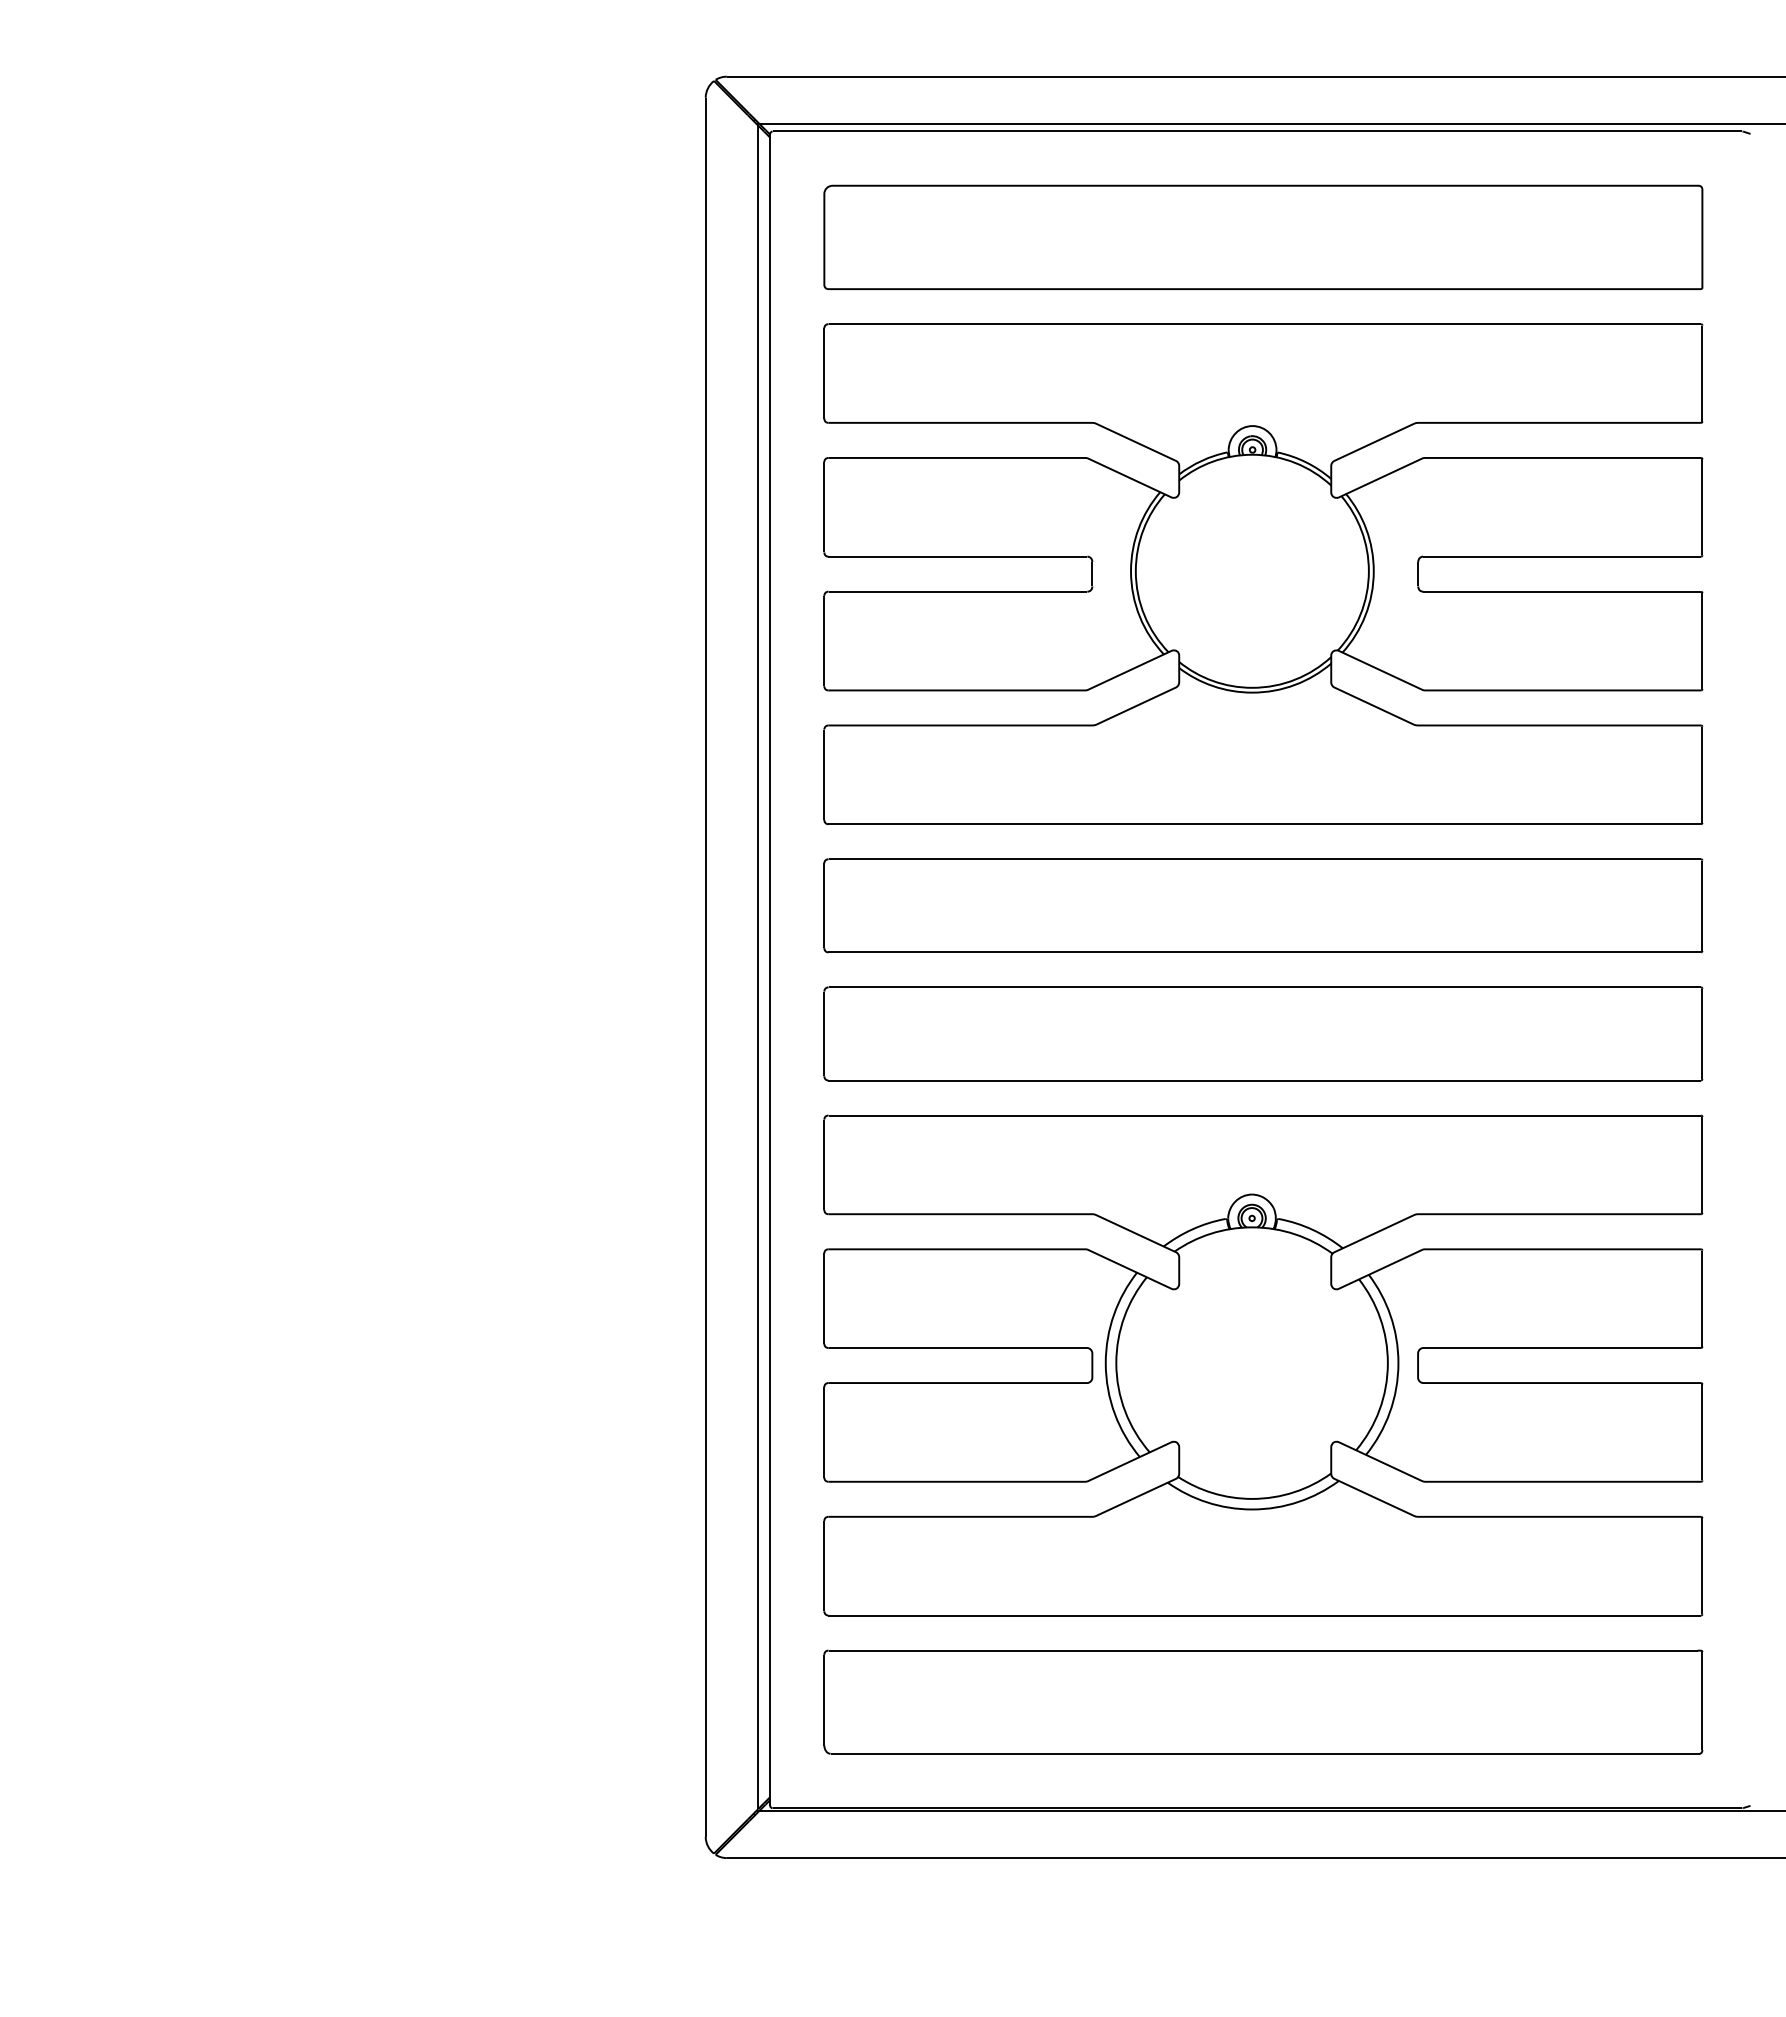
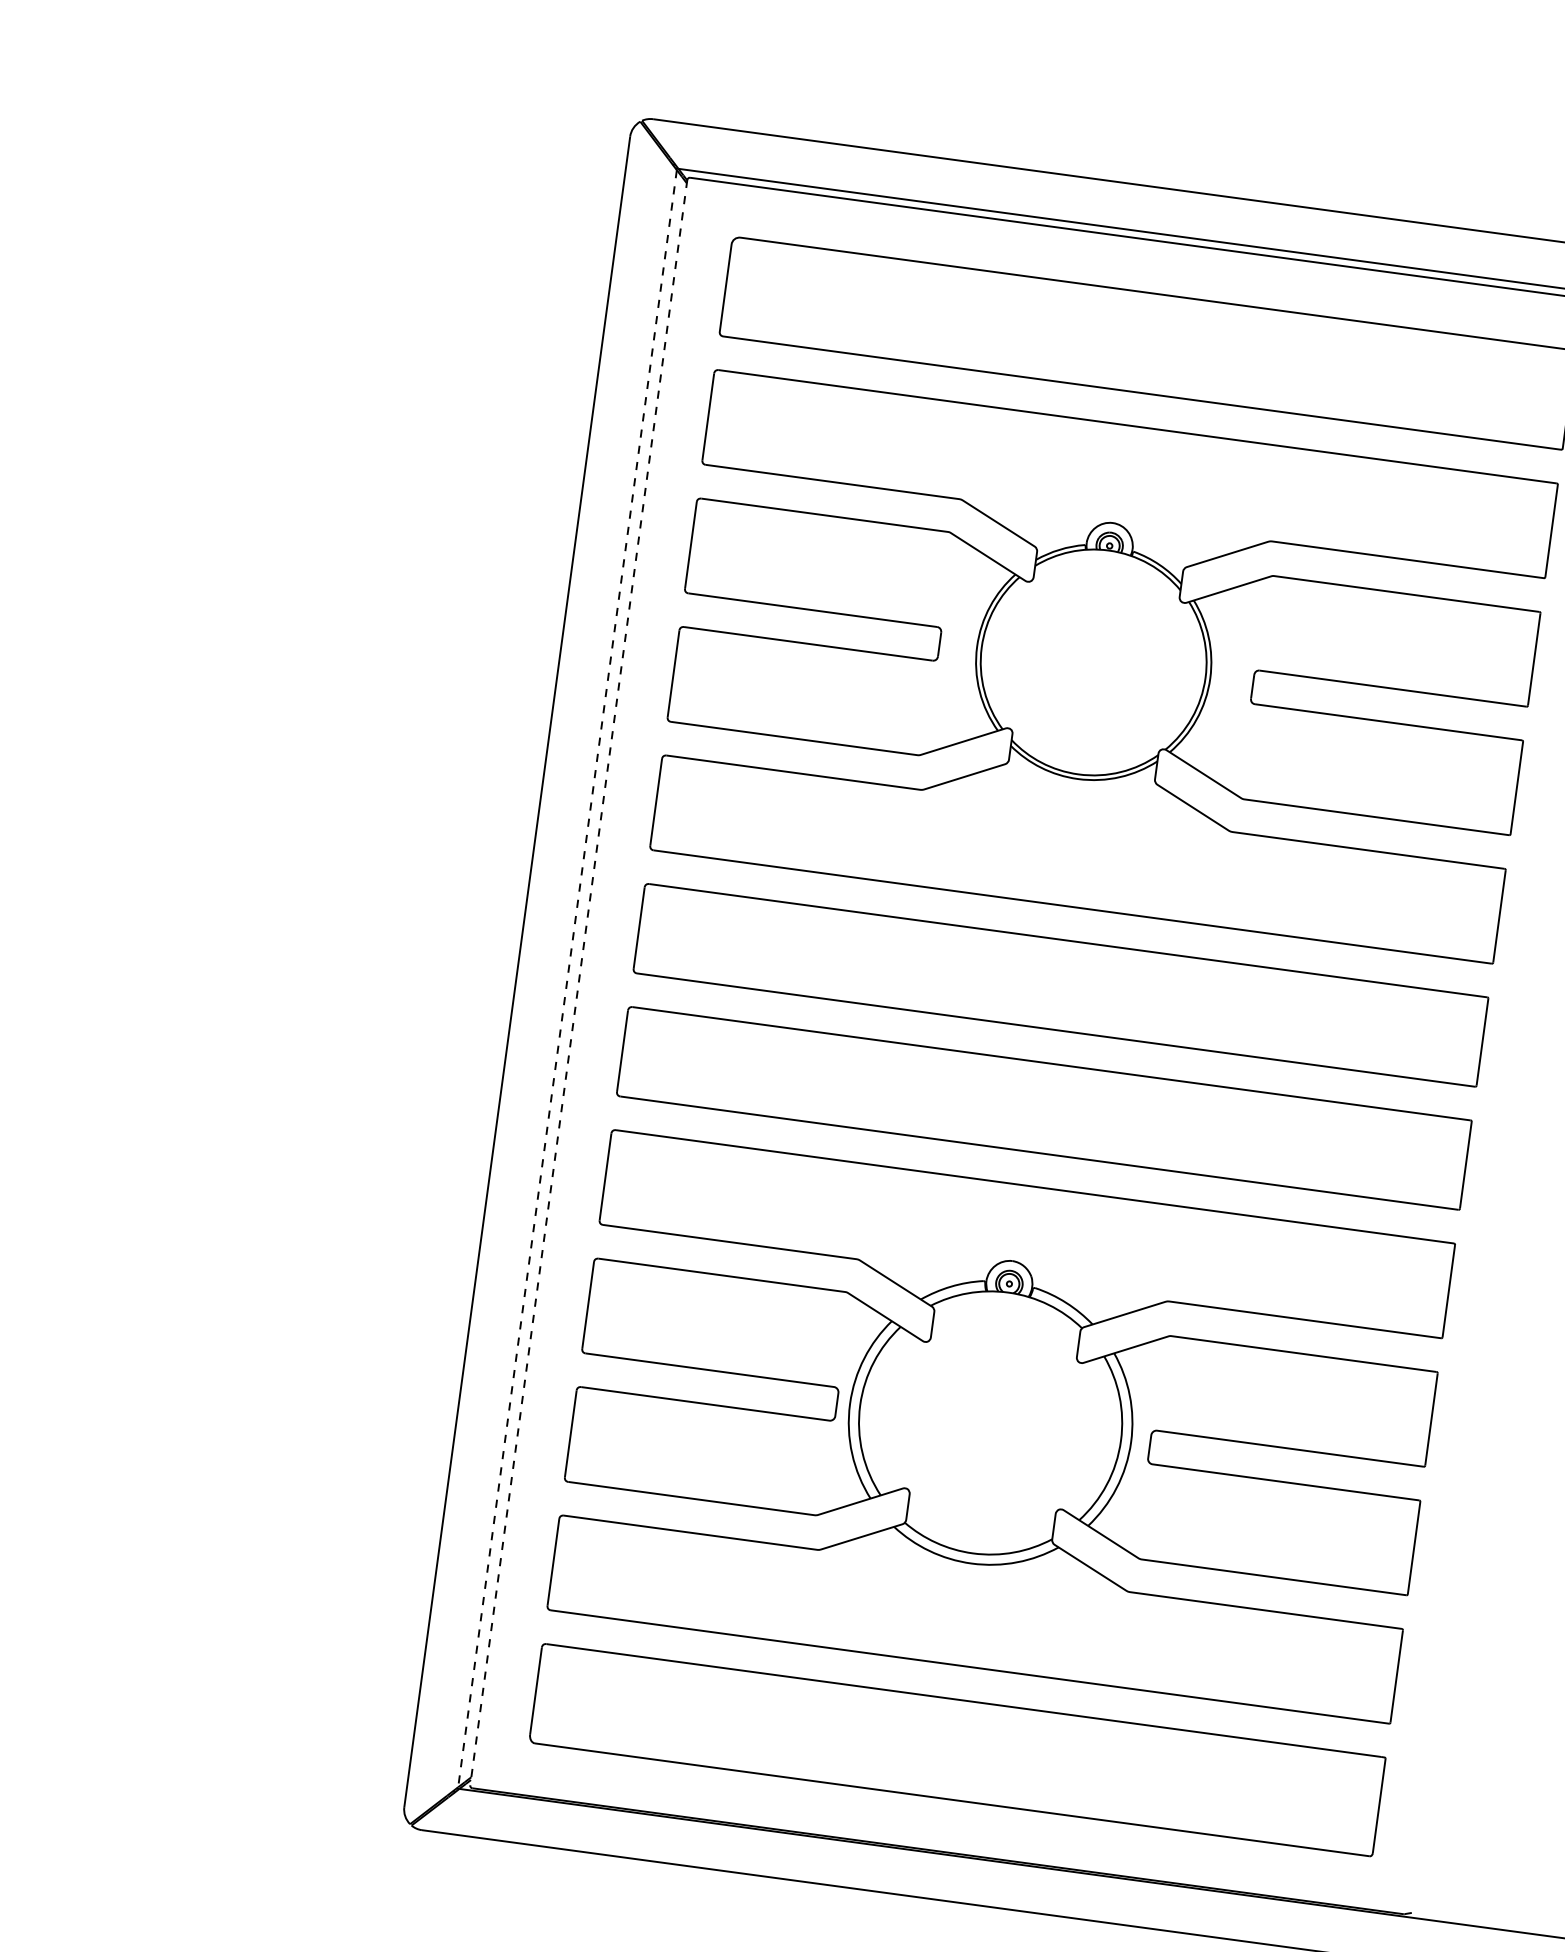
line: (758, 967) -> (567, 978), solid -> dashed
line: (770, 969) -> (579, 982), solid -> dashed

